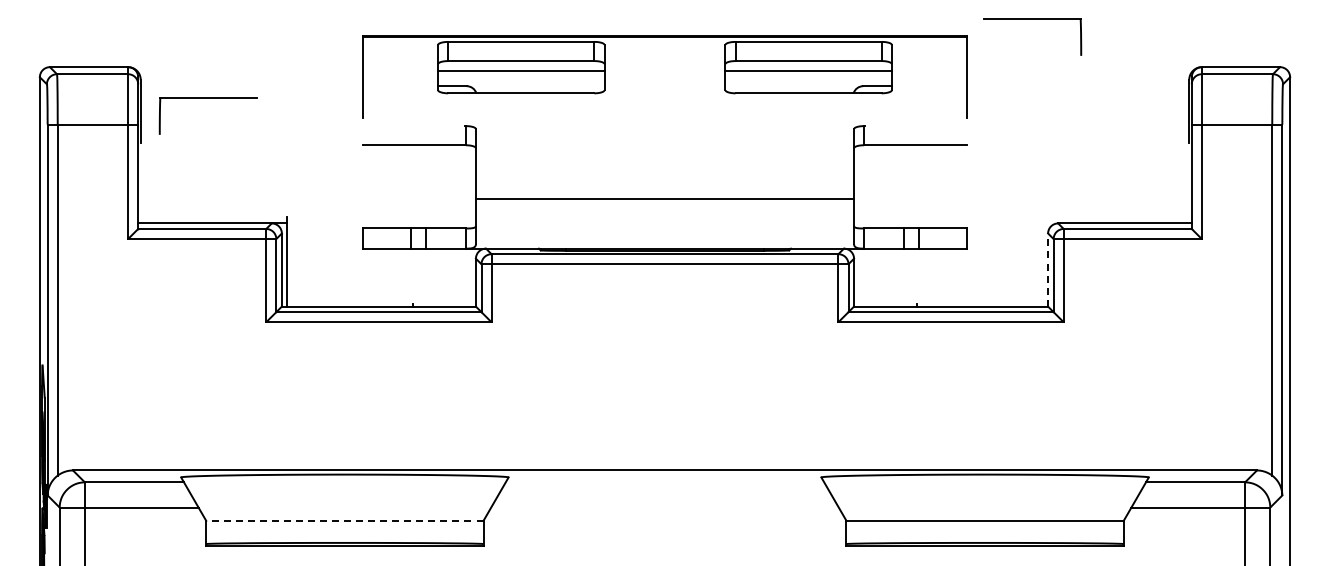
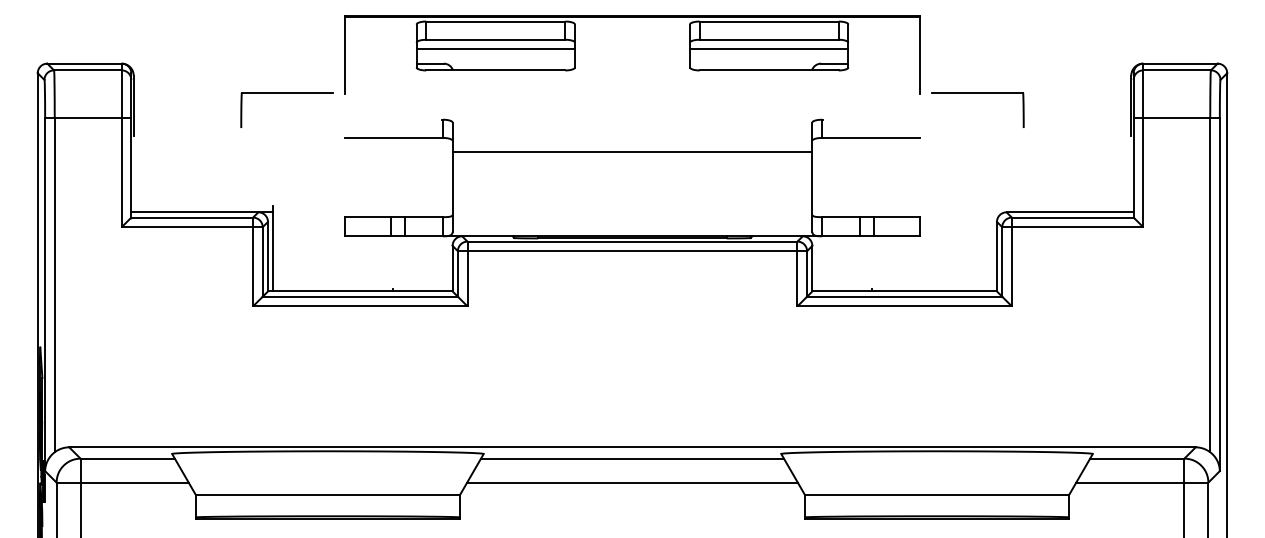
part: (1032, 19) -> (977, 93), moved
part: (664, 37) -> (632, 17), moved
part: (207, 98) -> (286, 93), moved
line: (664, 199) -> (632, 152), moved
line: (1048, 270) -> (997, 257), dashed -> solid
line: (664, 482) -> (632, 458), added
line: (664, 507) -> (632, 482), added
line: (344, 520) -> (327, 494), dashed -> solid

